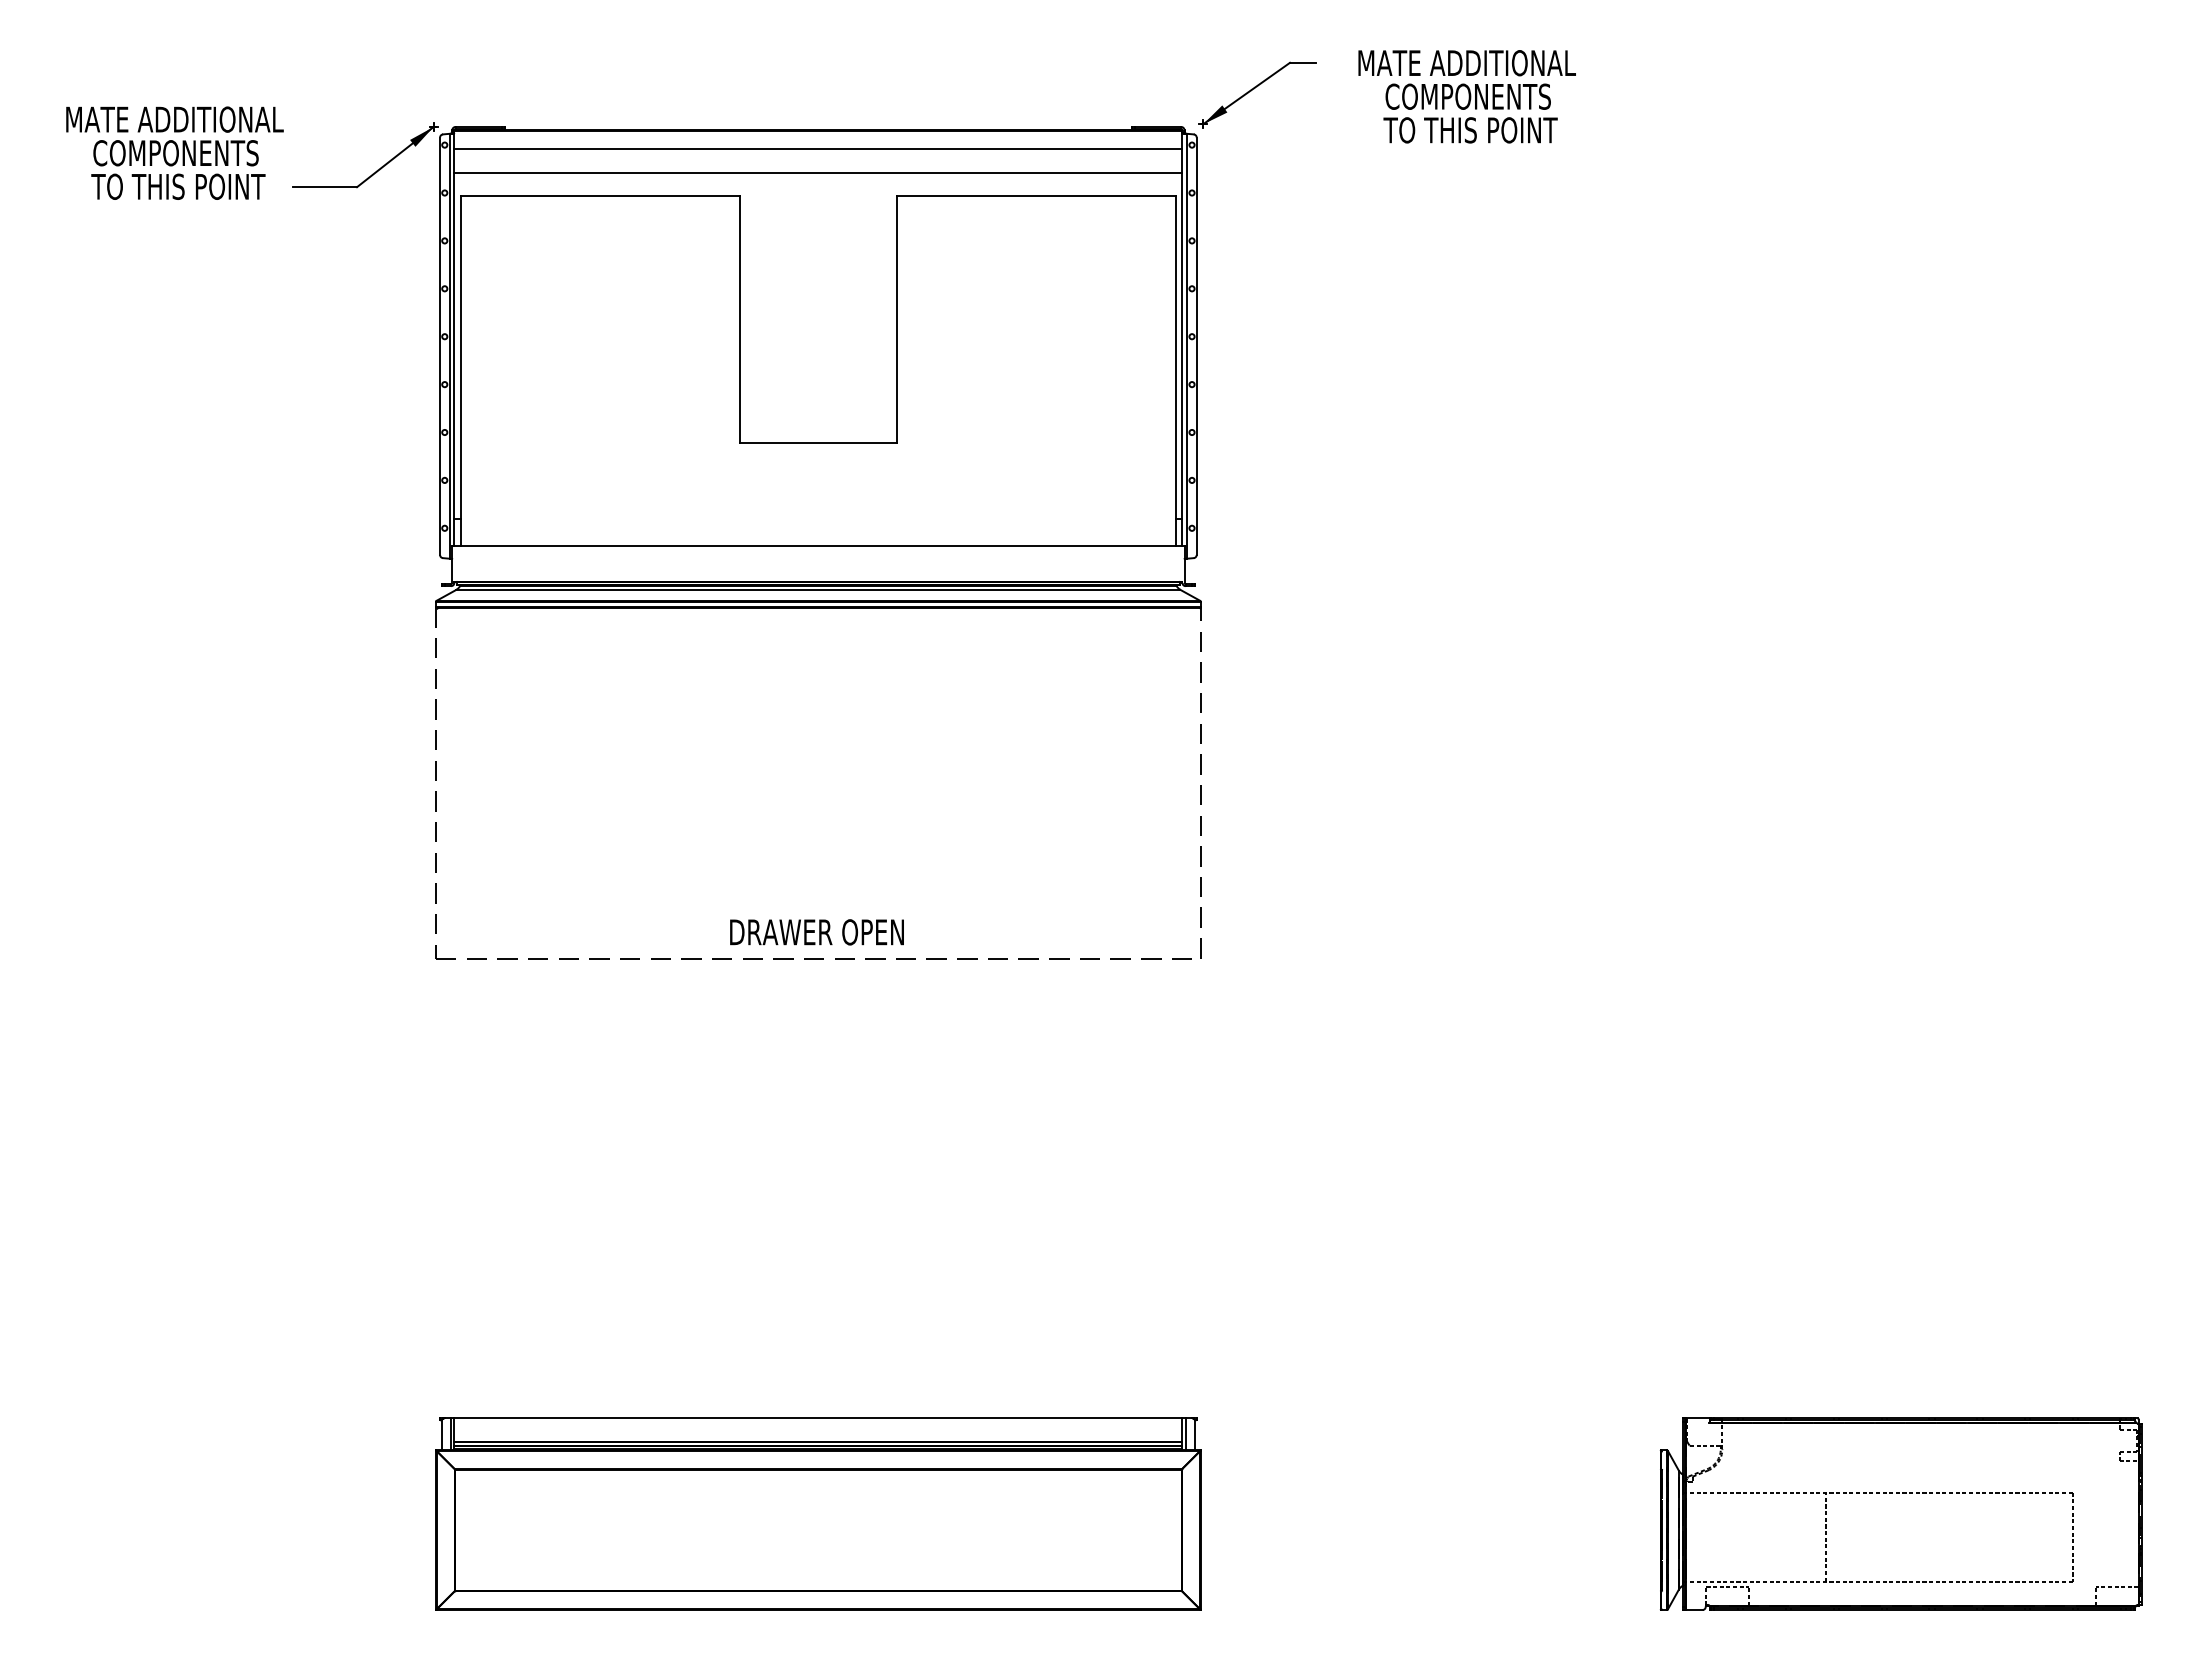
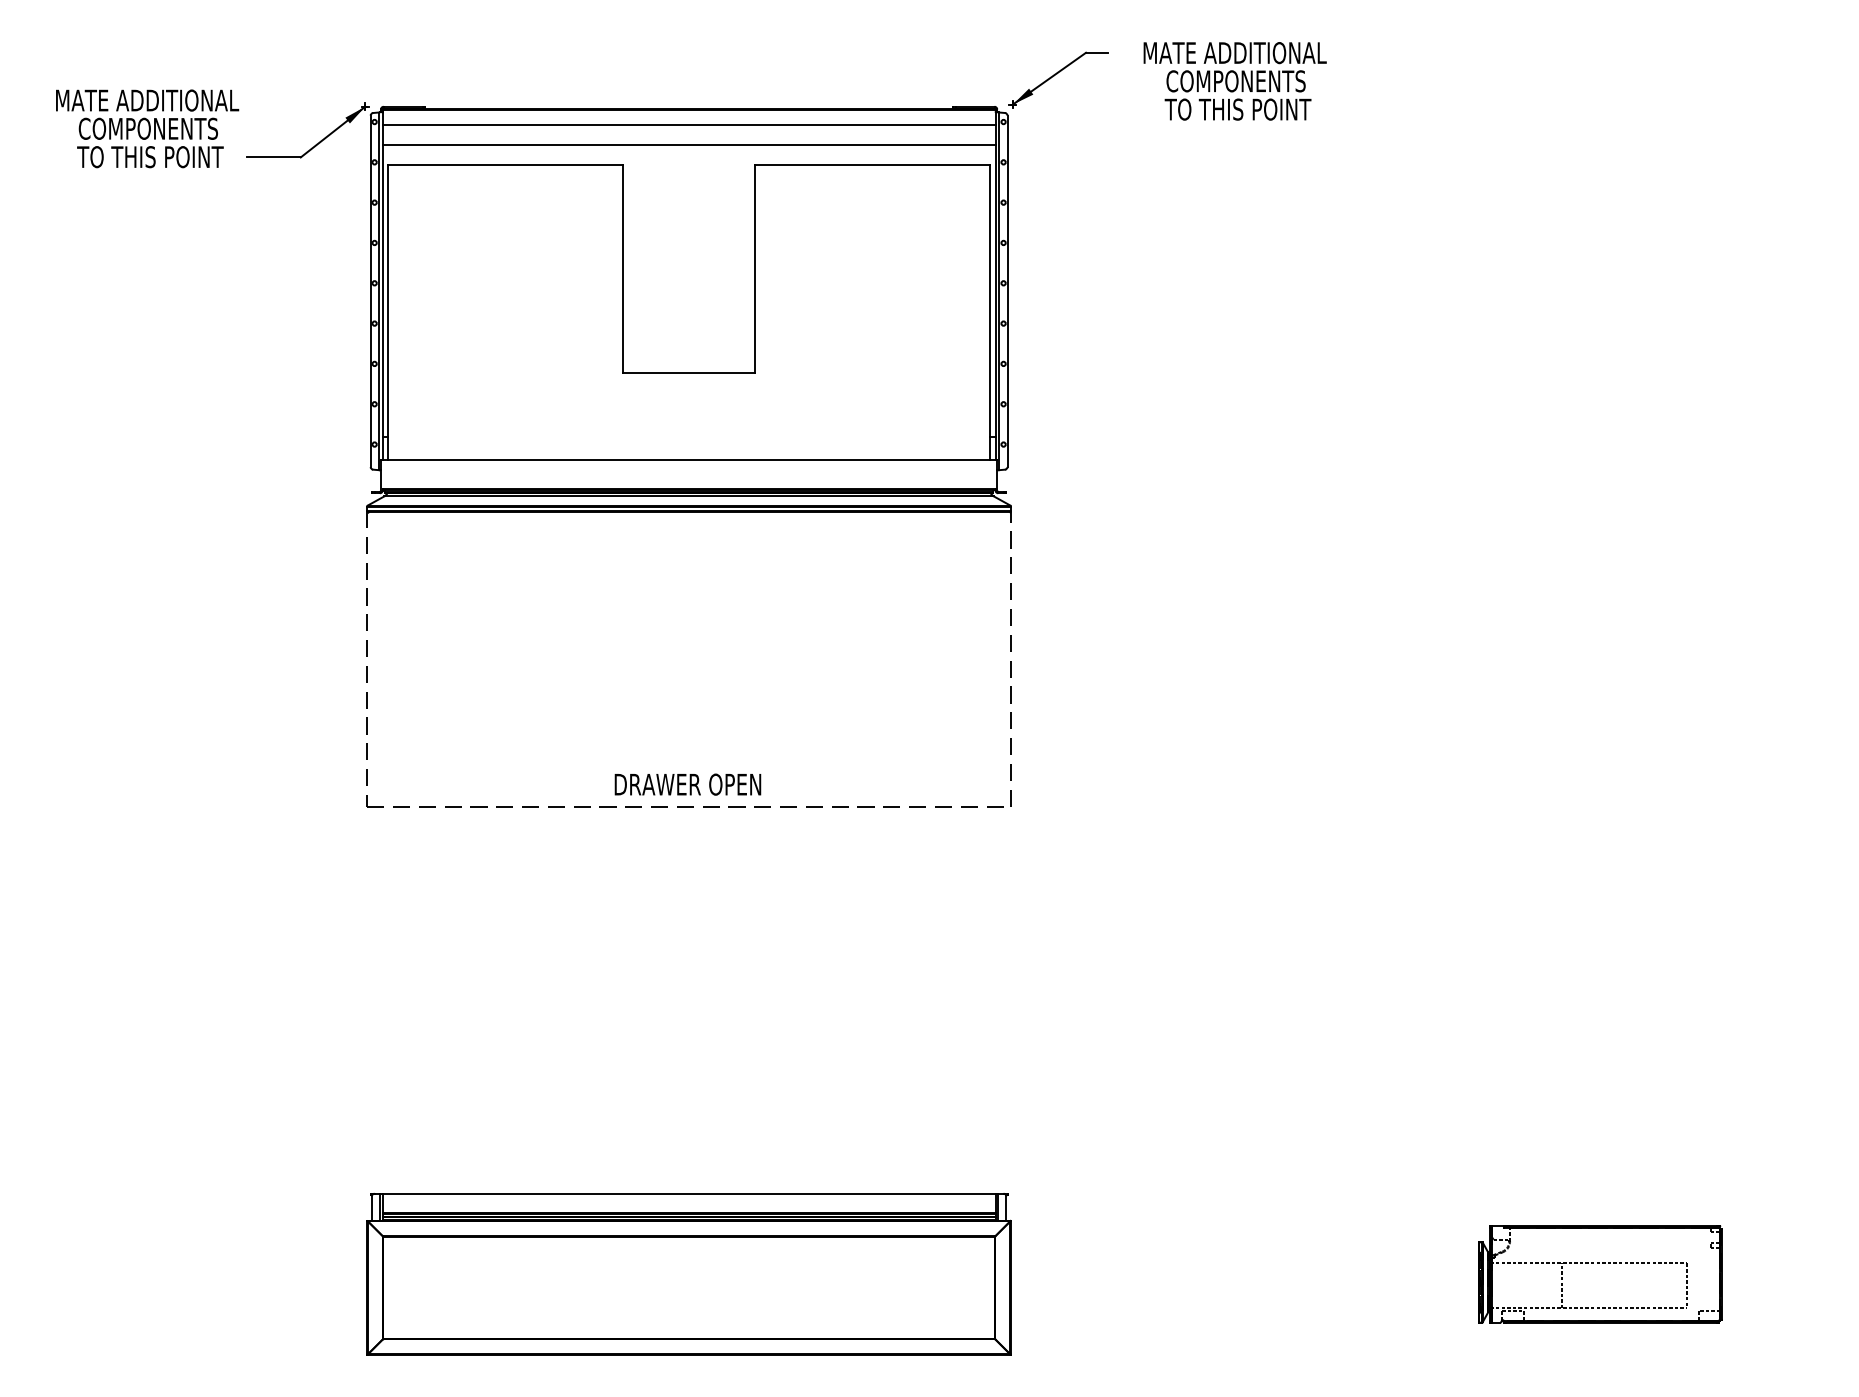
part: (1900, 1513) -> (1599, 1273), size x0.6

